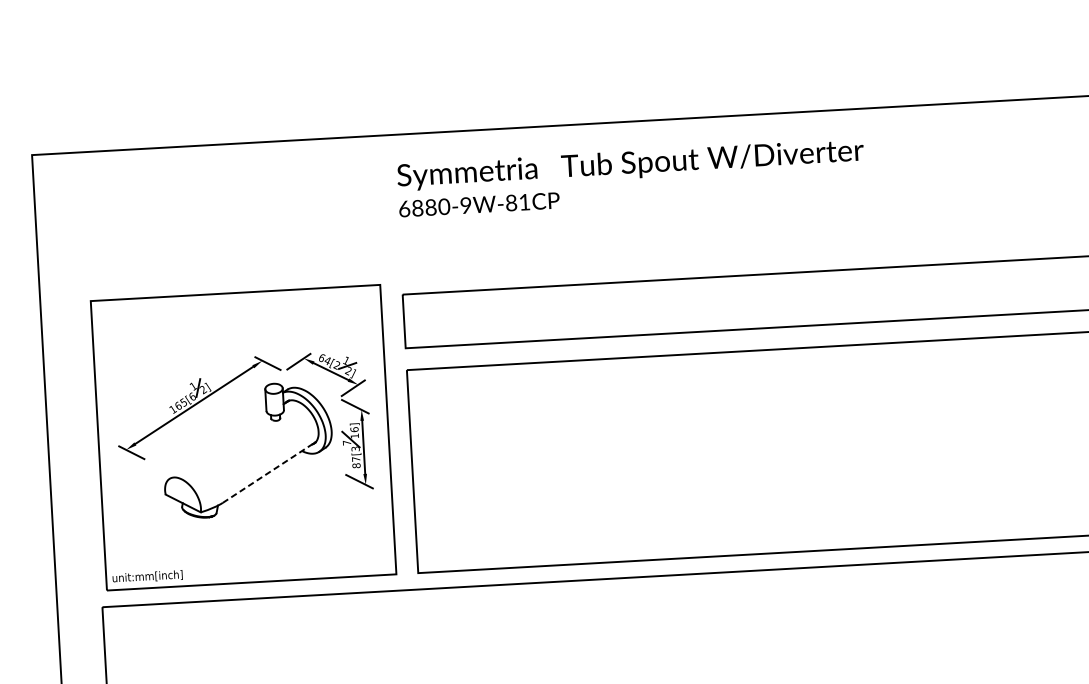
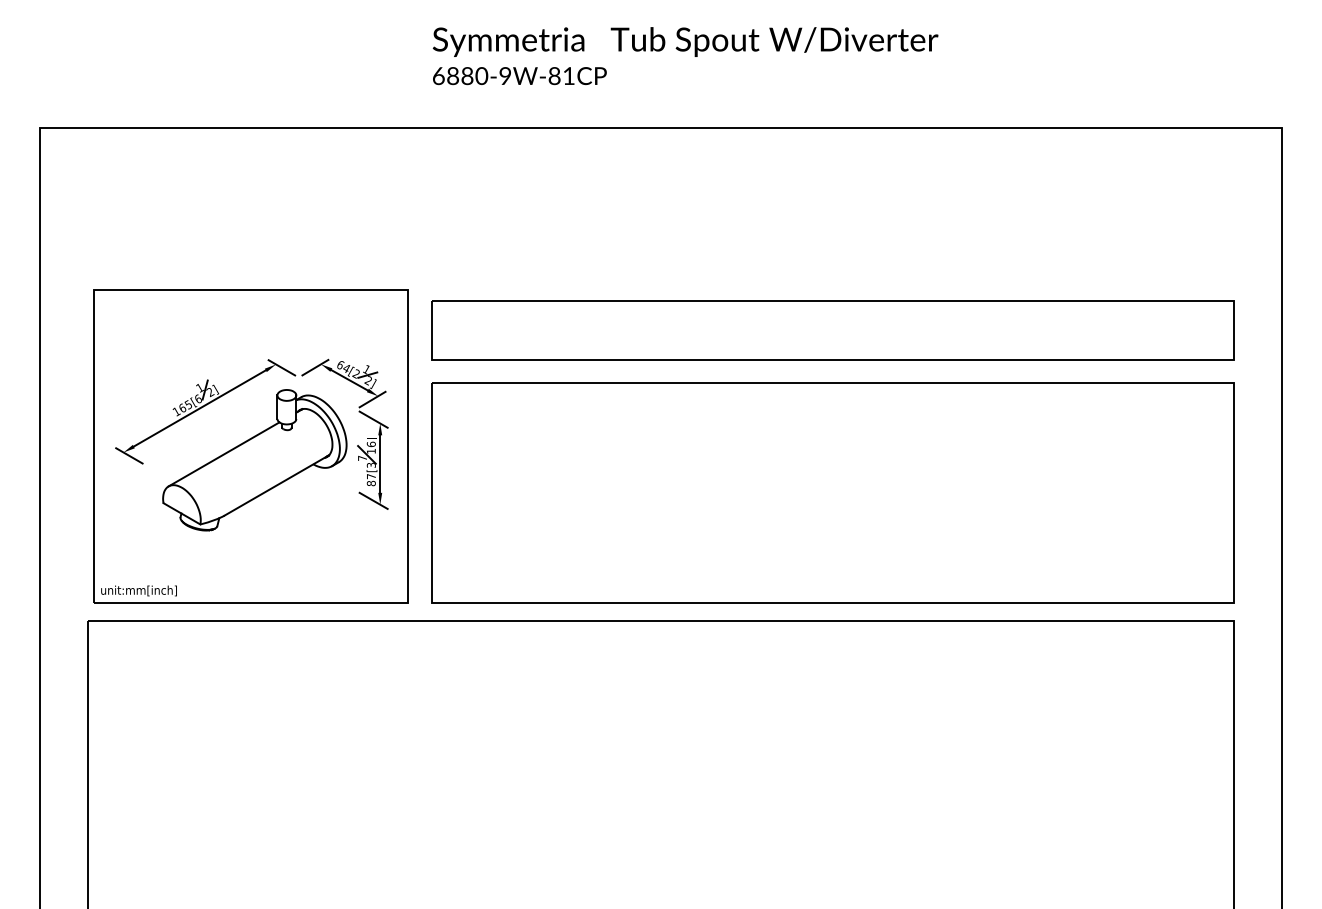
text: (631, 178) -> (685, 56), moved
line: (218, 446) -> (223, 454), added
line: (269, 472) -> (277, 485), dashed -> solid

